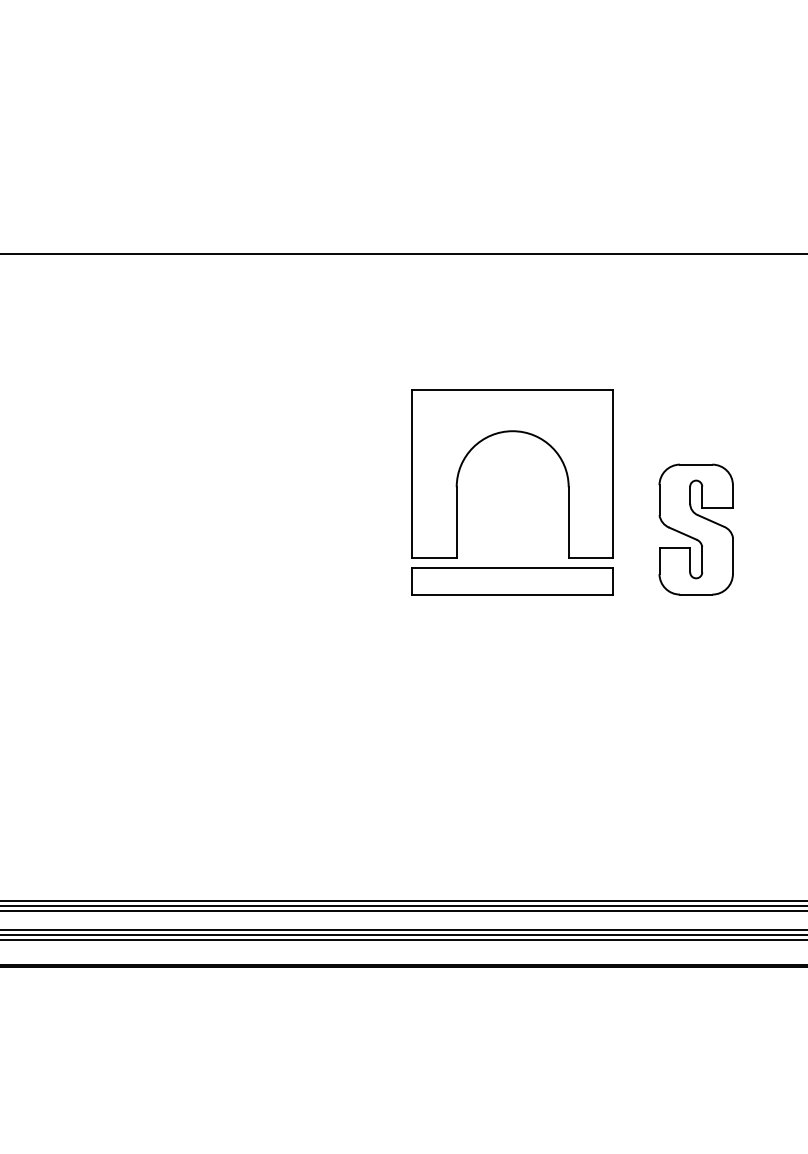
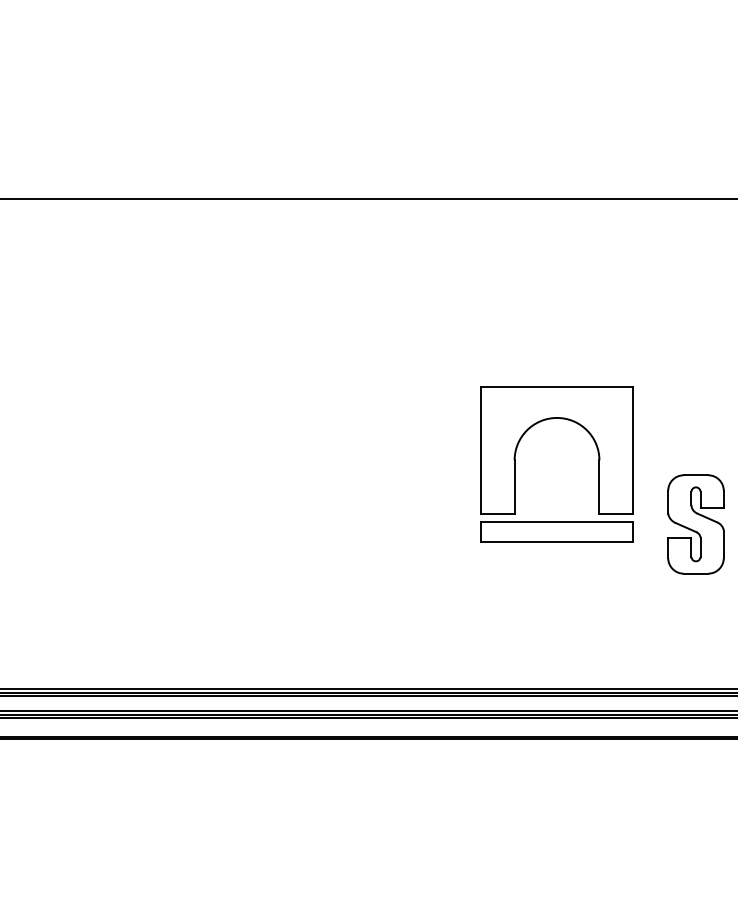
part: (457, 492) -> (515, 464), moved
part: (695, 529) -> (695, 524), moved

